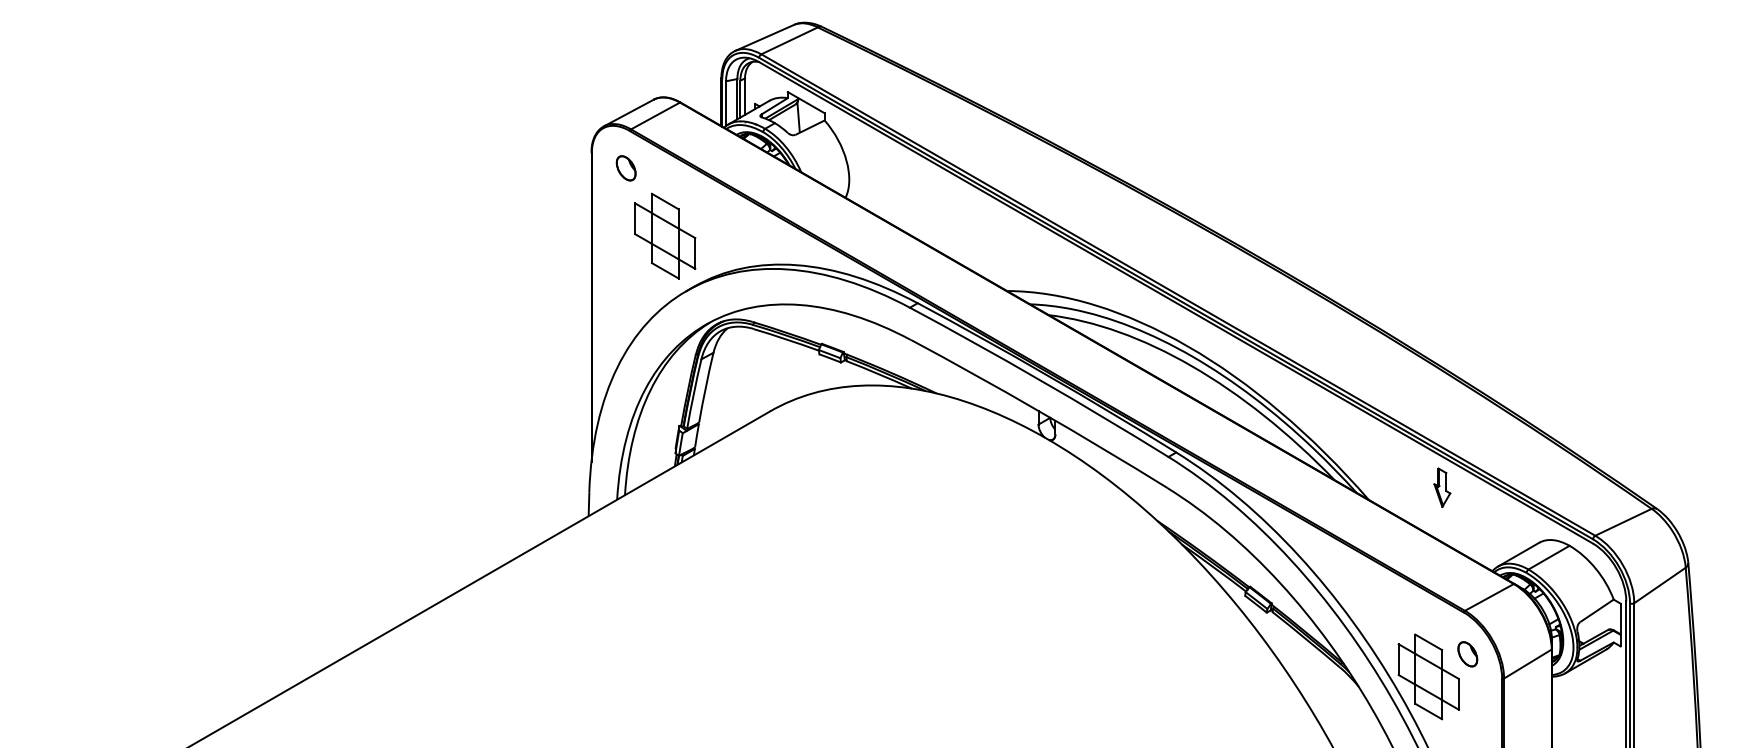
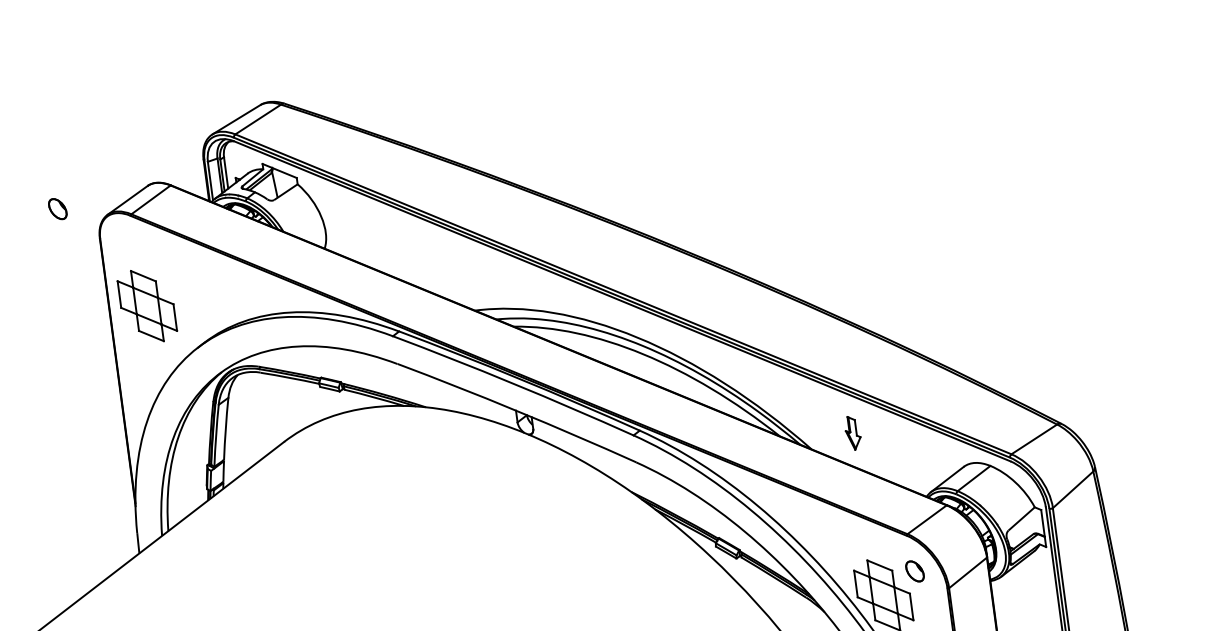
part: (625, 168) -> (57, 209), moved
part: (665, 235) -> (147, 305), moved
part: (1442, 487) -> (853, 432), moved

